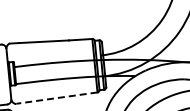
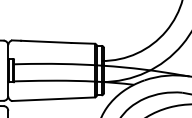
line: (56, 98) -> (53, 99), dashed -> solid

